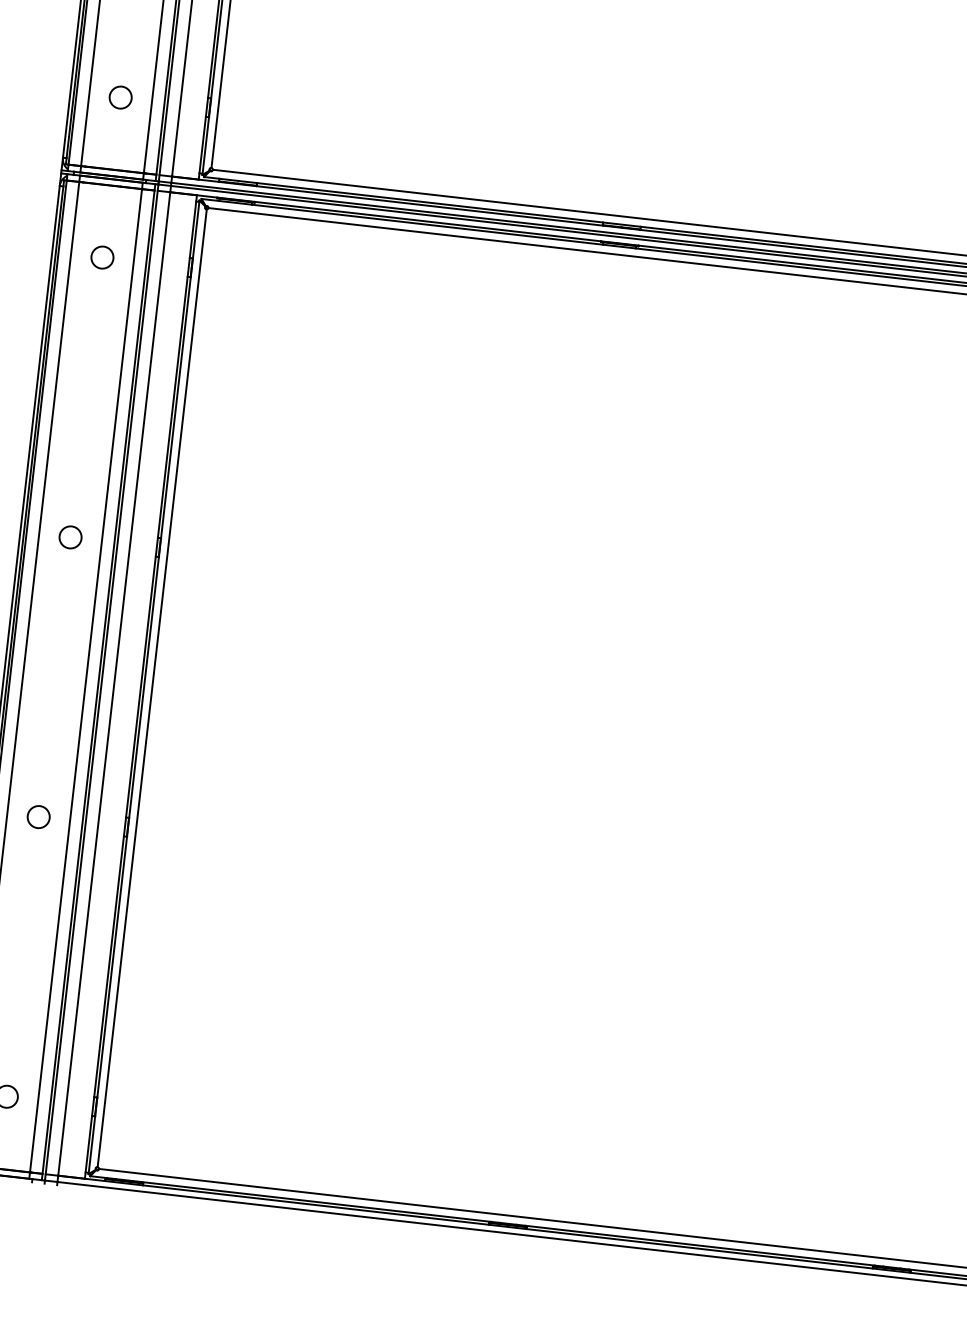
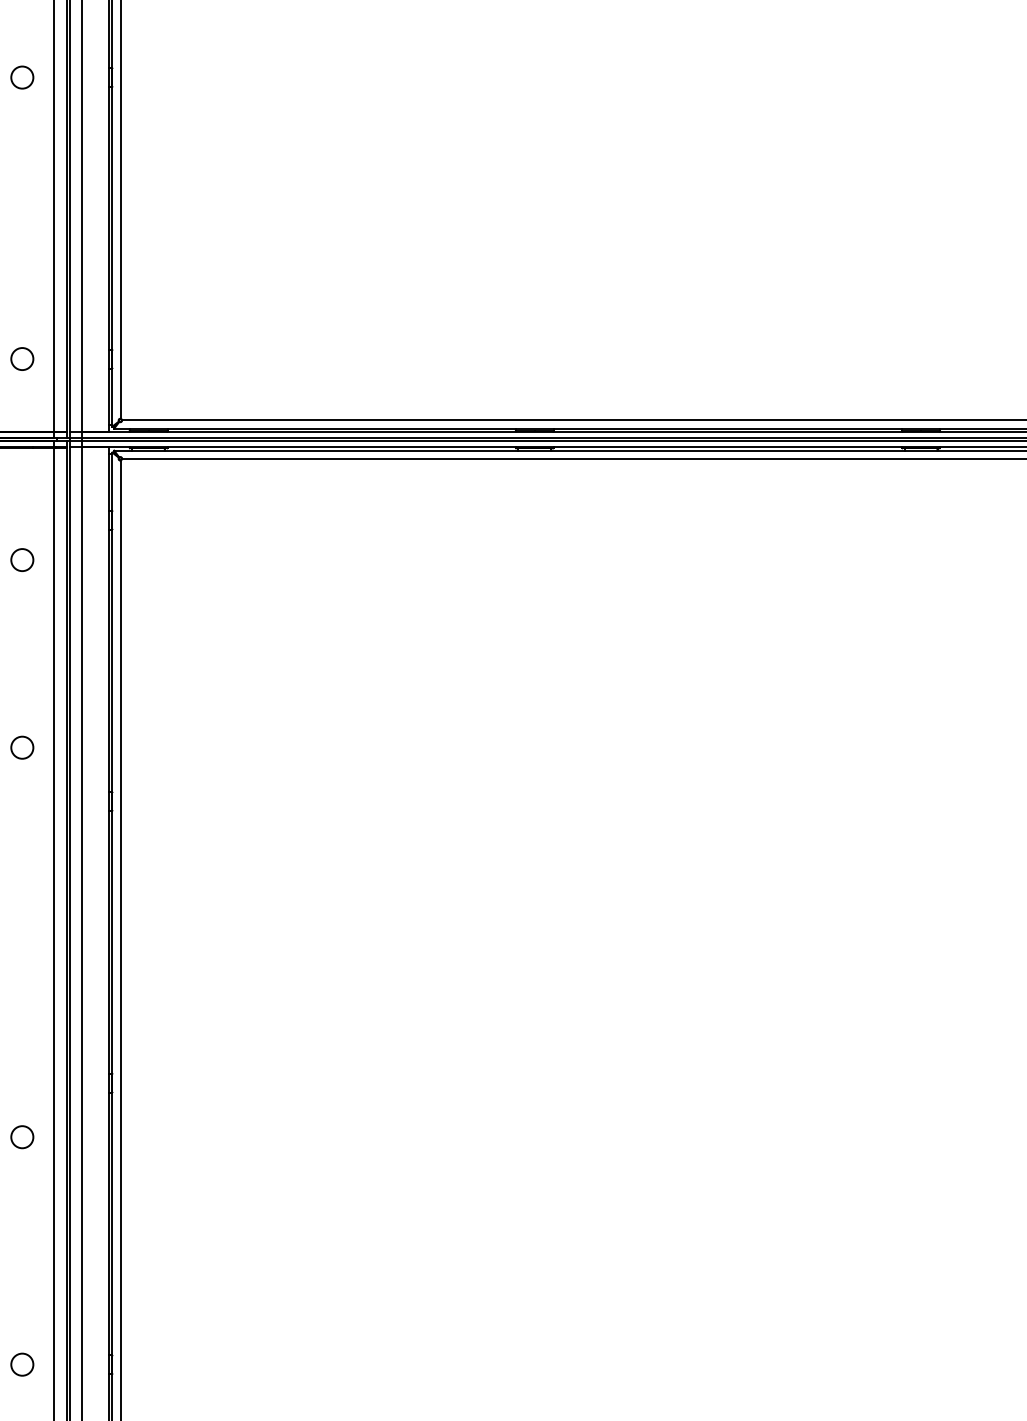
circle: (102, 257) -> (22, 559), moved
circle: (70, 537) -> (22, 747), moved
circle: (38, 817) -> (22, 1137), moved

